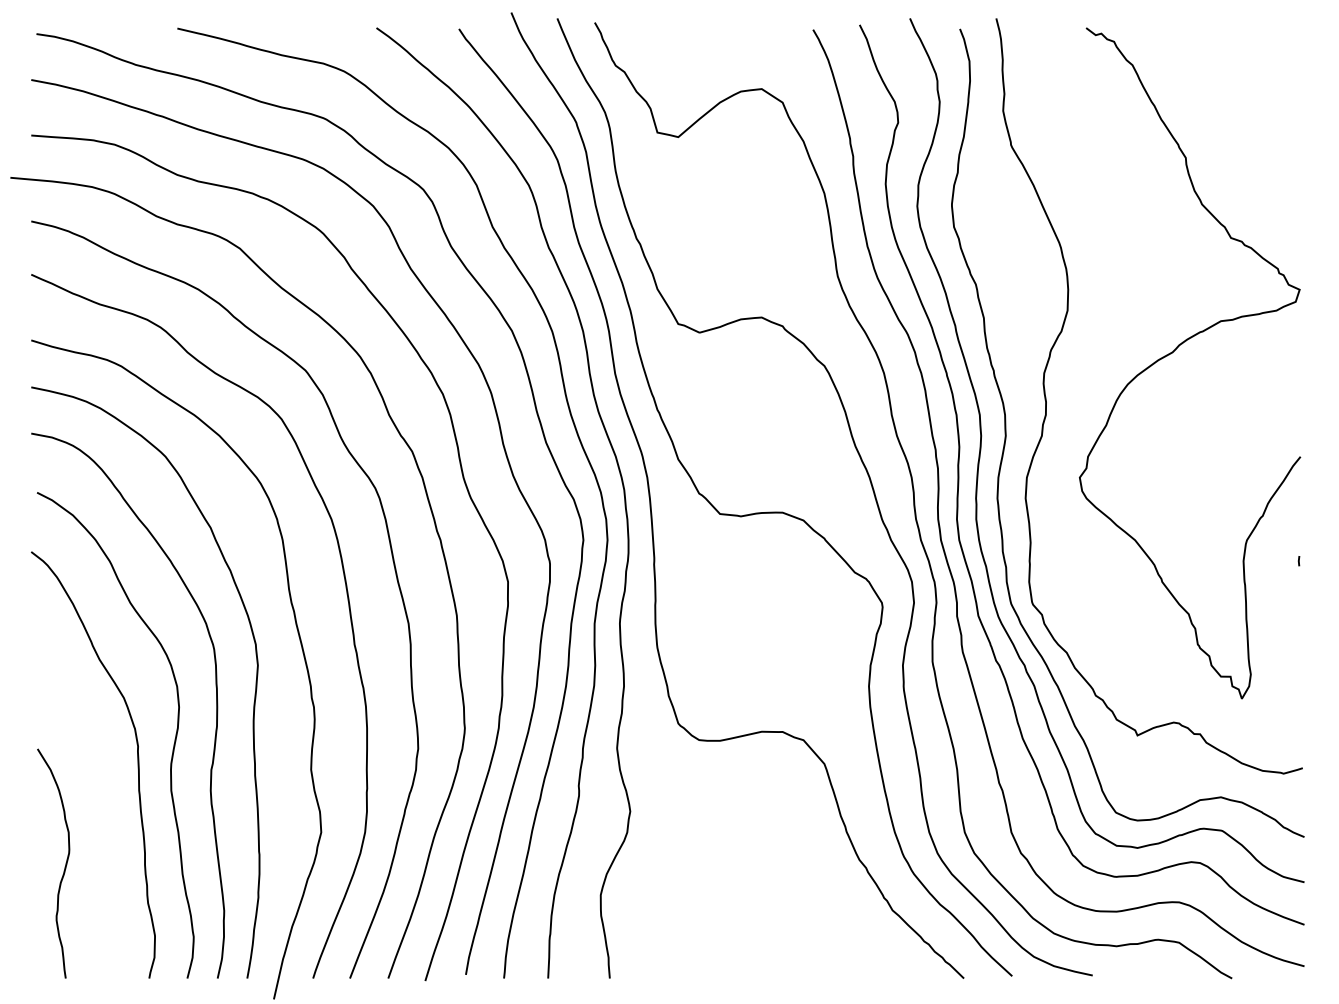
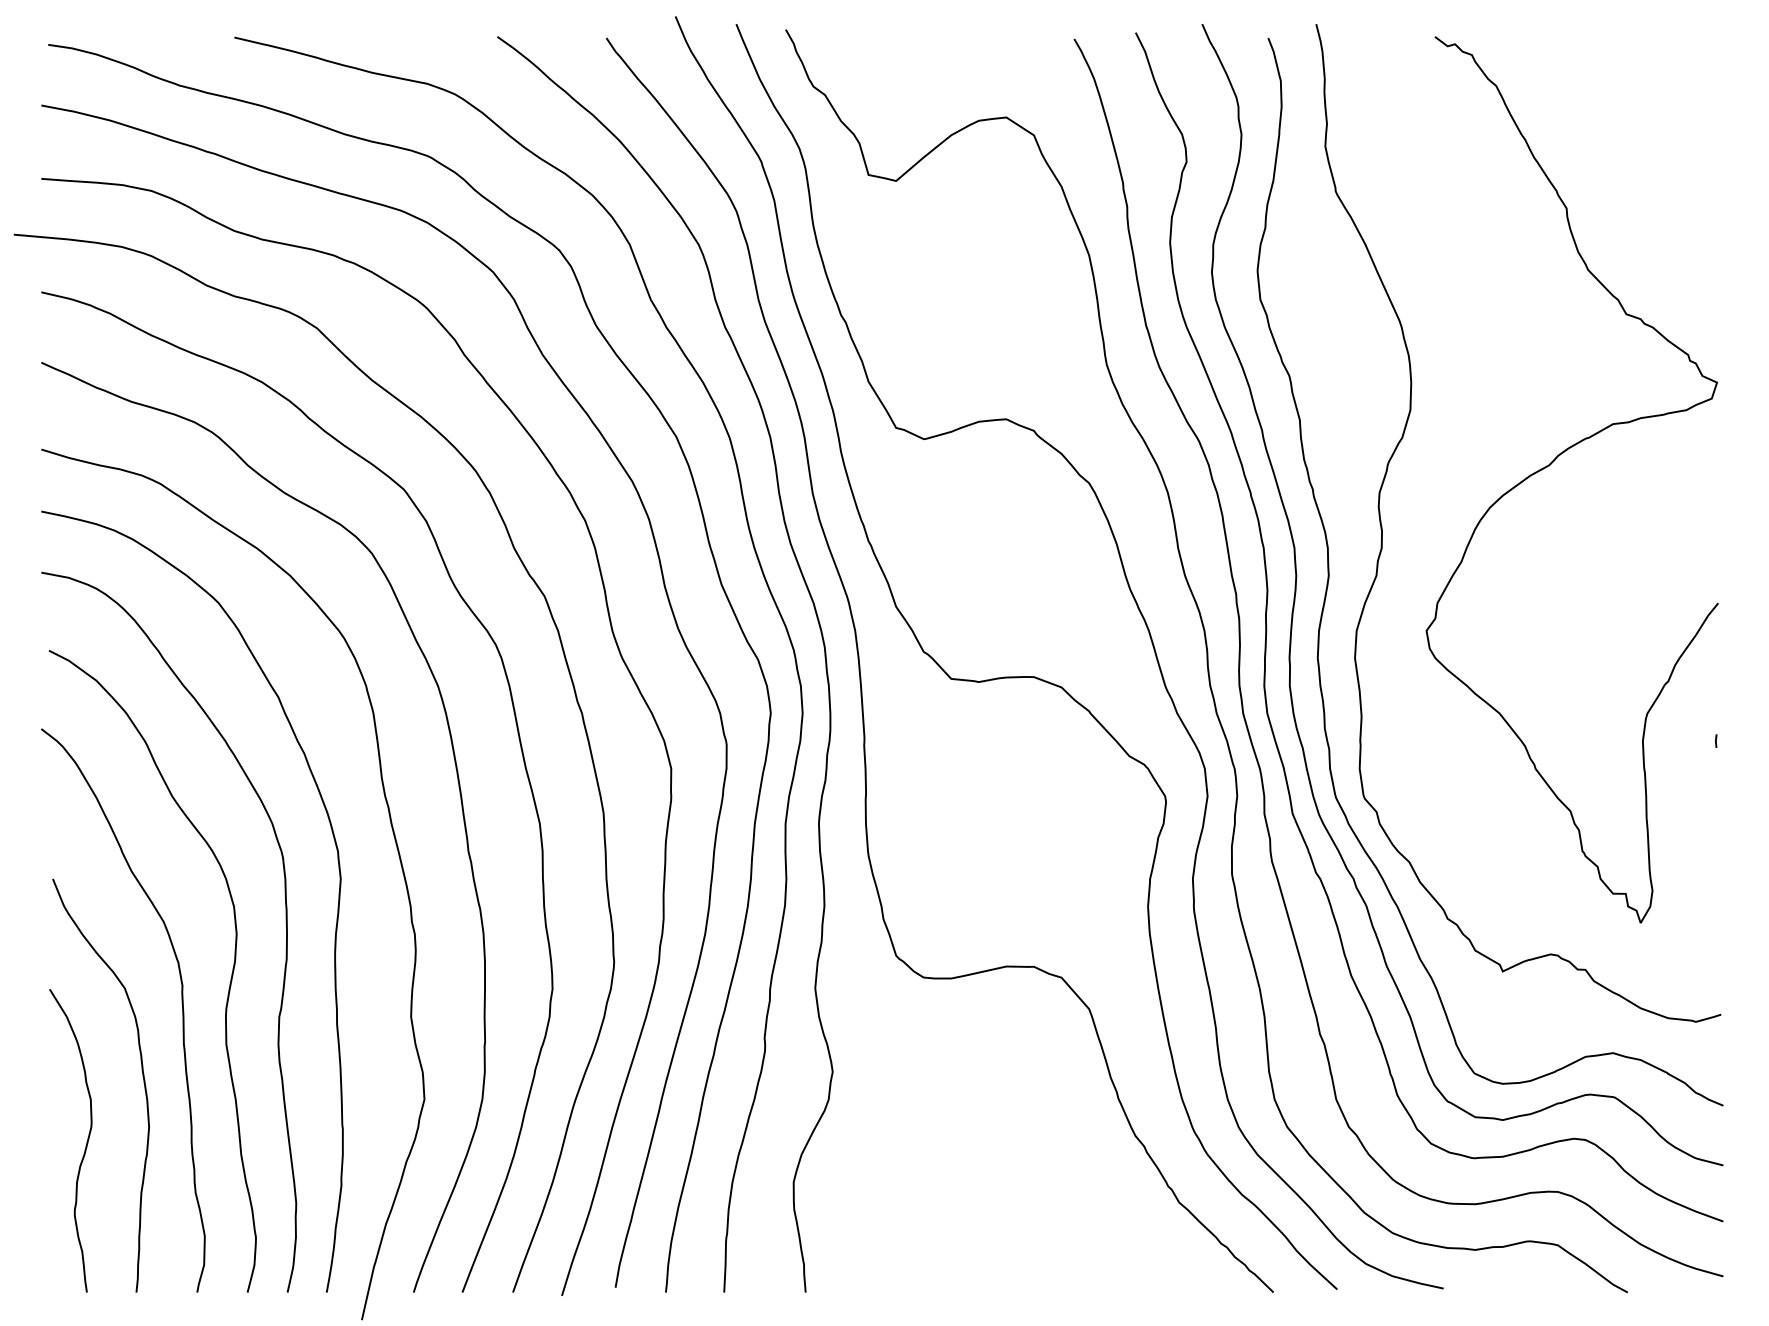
curve: (107, 815) -> (142, 1077), added

